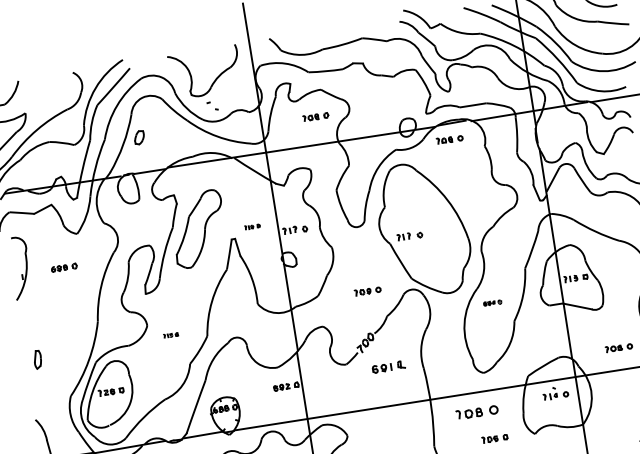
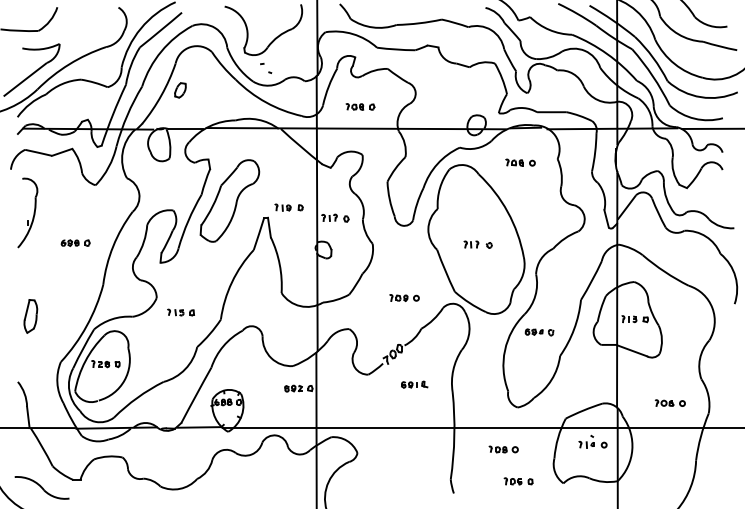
part: (315, 116) -> (360, 106), moved
part: (449, 139) -> (520, 162), moved
part: (251, 226) -> (288, 207), size x1.67
part: (409, 235) -> (477, 244), moved
part: (64, 267) -> (75, 242), moved
part: (492, 303) -> (539, 332), size x1.43
part: (170, 335) -> (180, 312), size x1.67
part: (37, 359) -> (30, 316), size x1.67
part: (388, 366) -> (414, 384), size x0.71
part: (477, 412) -> (503, 449), size x0.62

